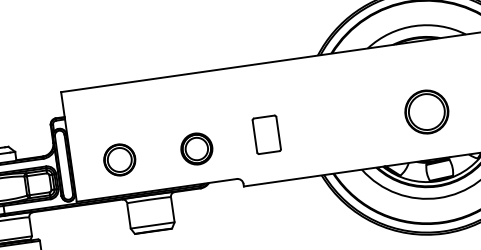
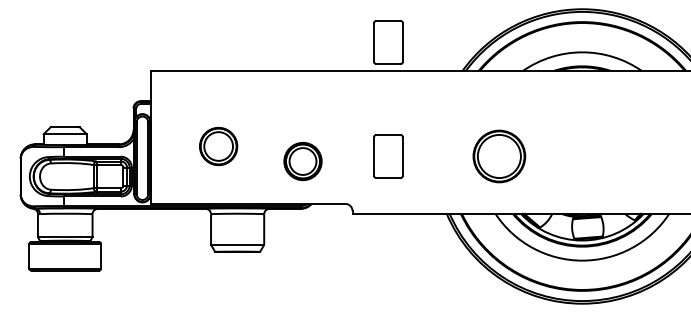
part: (253, 40) -> (388, 42), added
part: (426, 112) -> (499, 156), moved
part: (119, 159) -> (218, 146), moved

